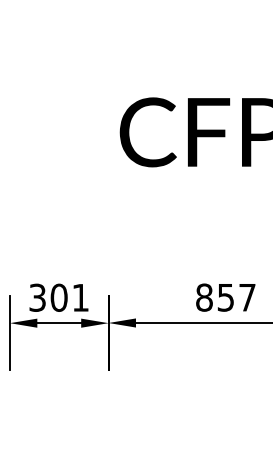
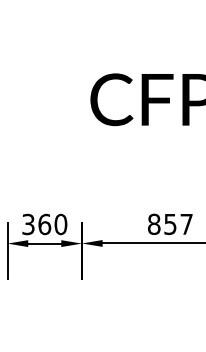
text: (69, 297) -> (52, 224), 301 -> 360

